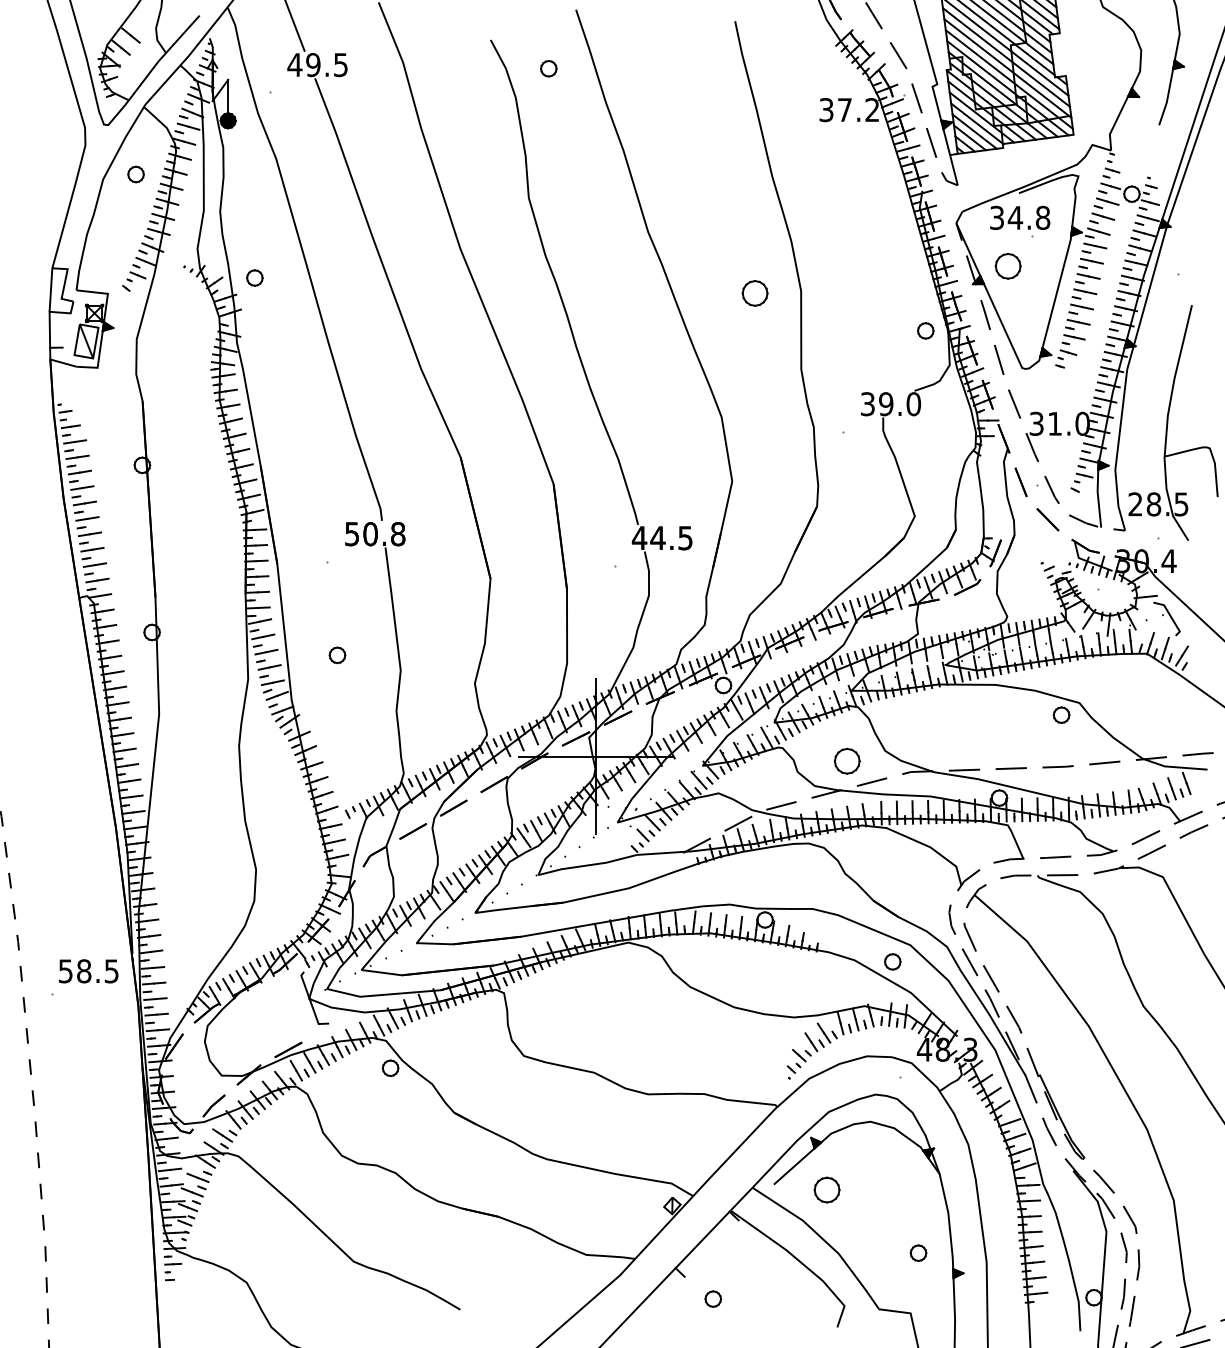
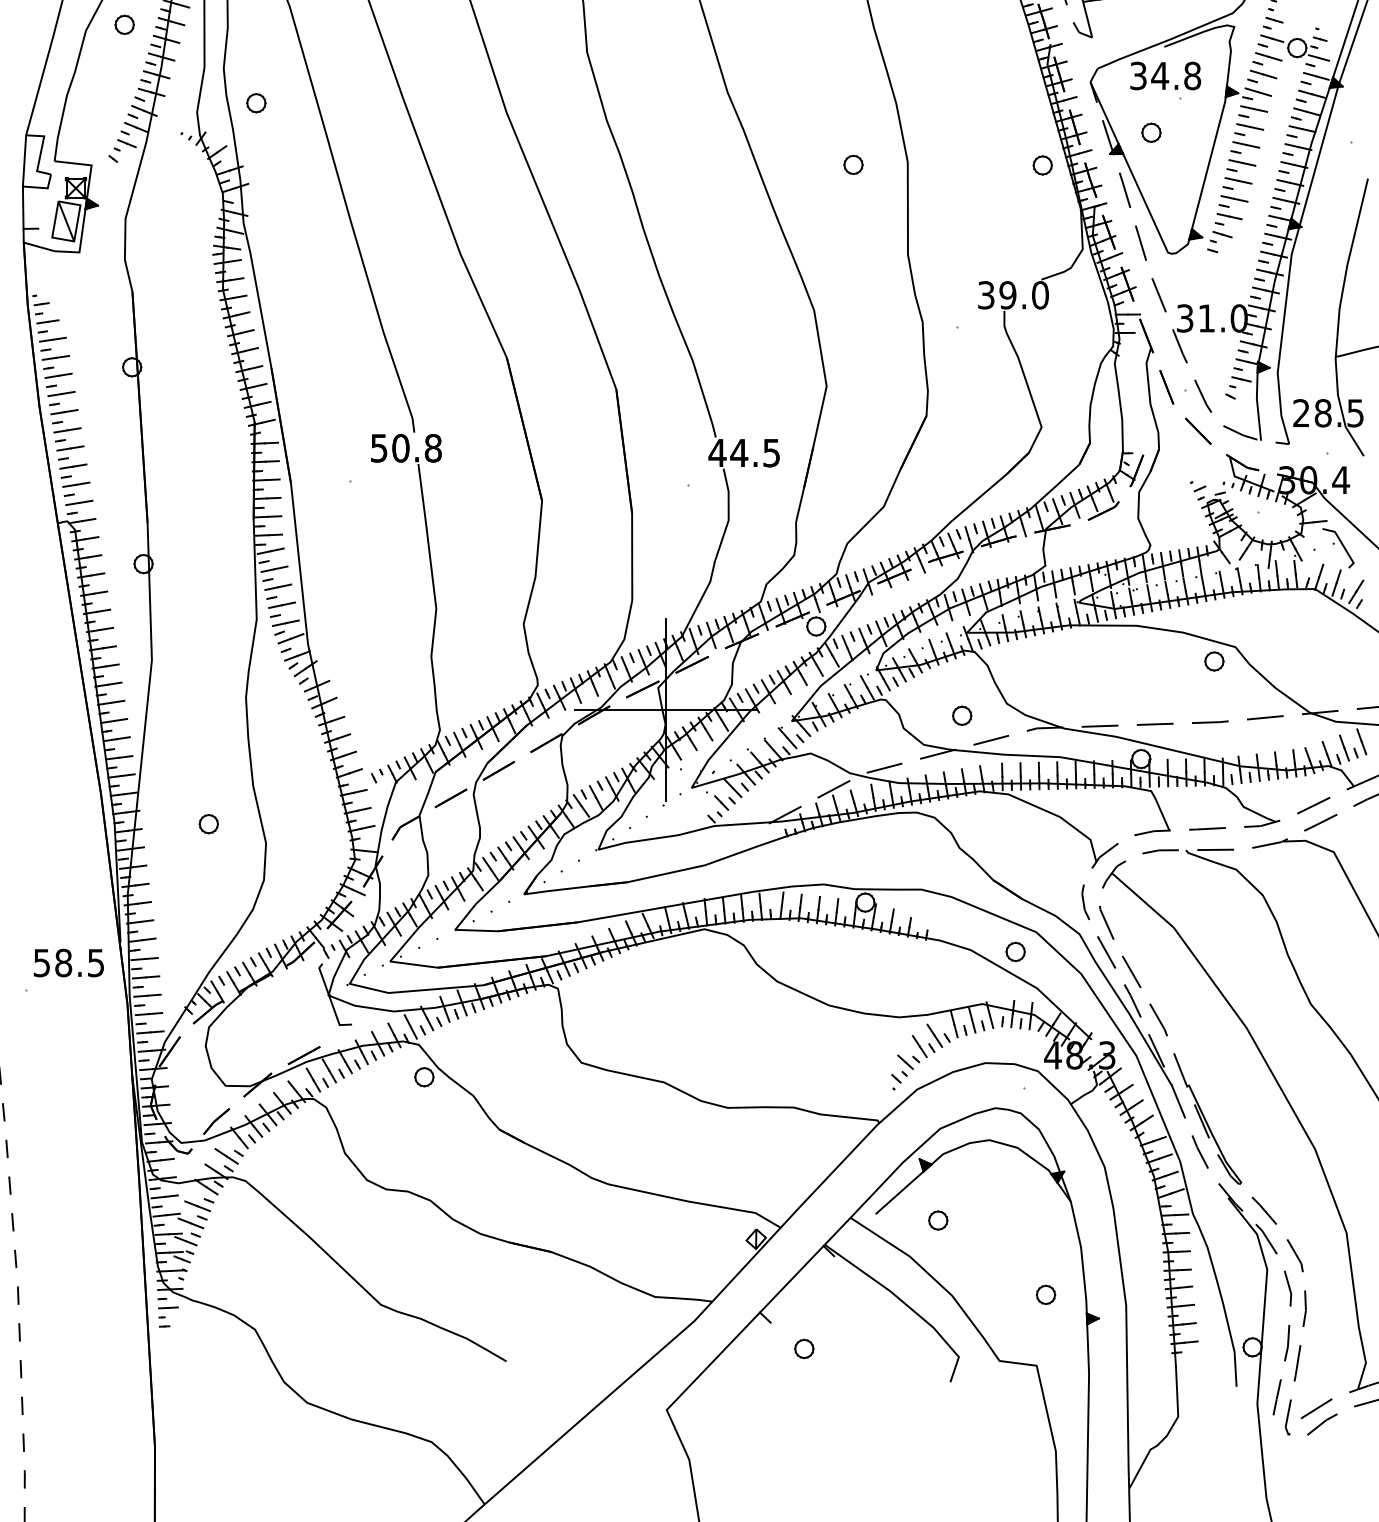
part: (1007, 265) -> (1150, 131), size x0.62
part: (254, 277) -> (255, 102), moved
part: (754, 293) -> (852, 164), size x0.62
part: (925, 330) -> (1042, 164), moved
part: (337, 655) -> (208, 824), moved
part: (847, 761) -> (962, 715), size x0.62
part: (826, 1189) -> (937, 1219), size x0.62

